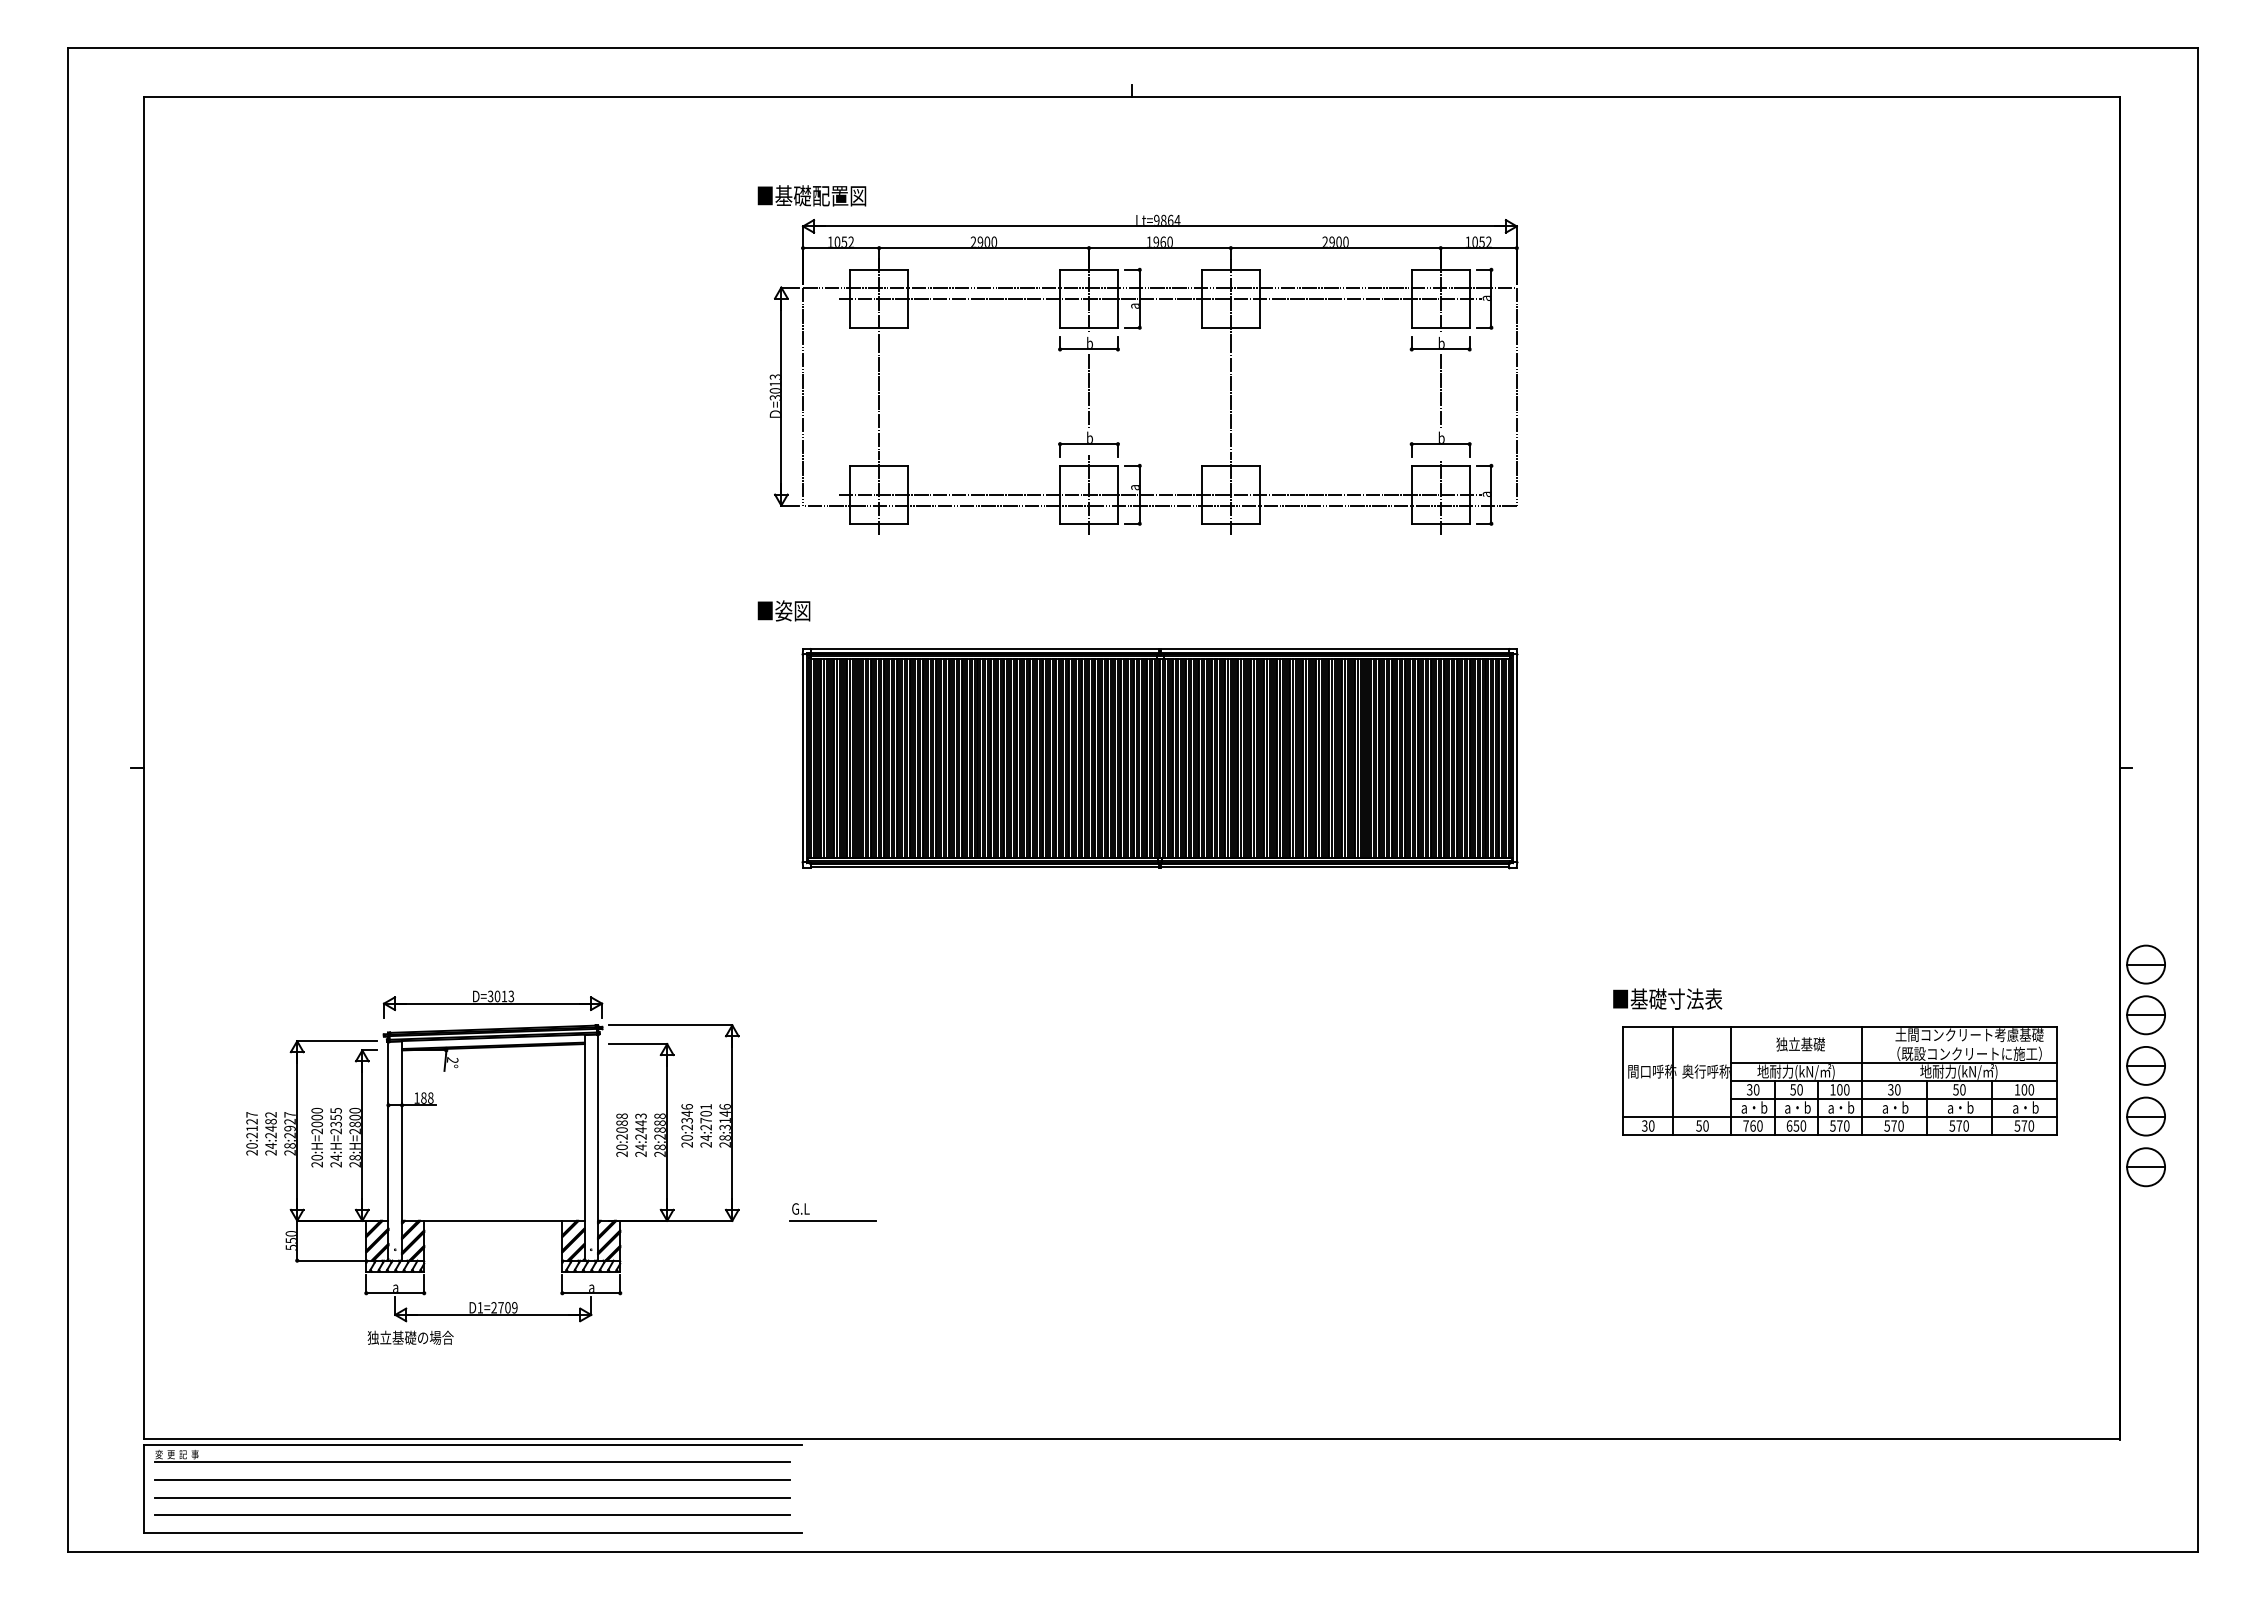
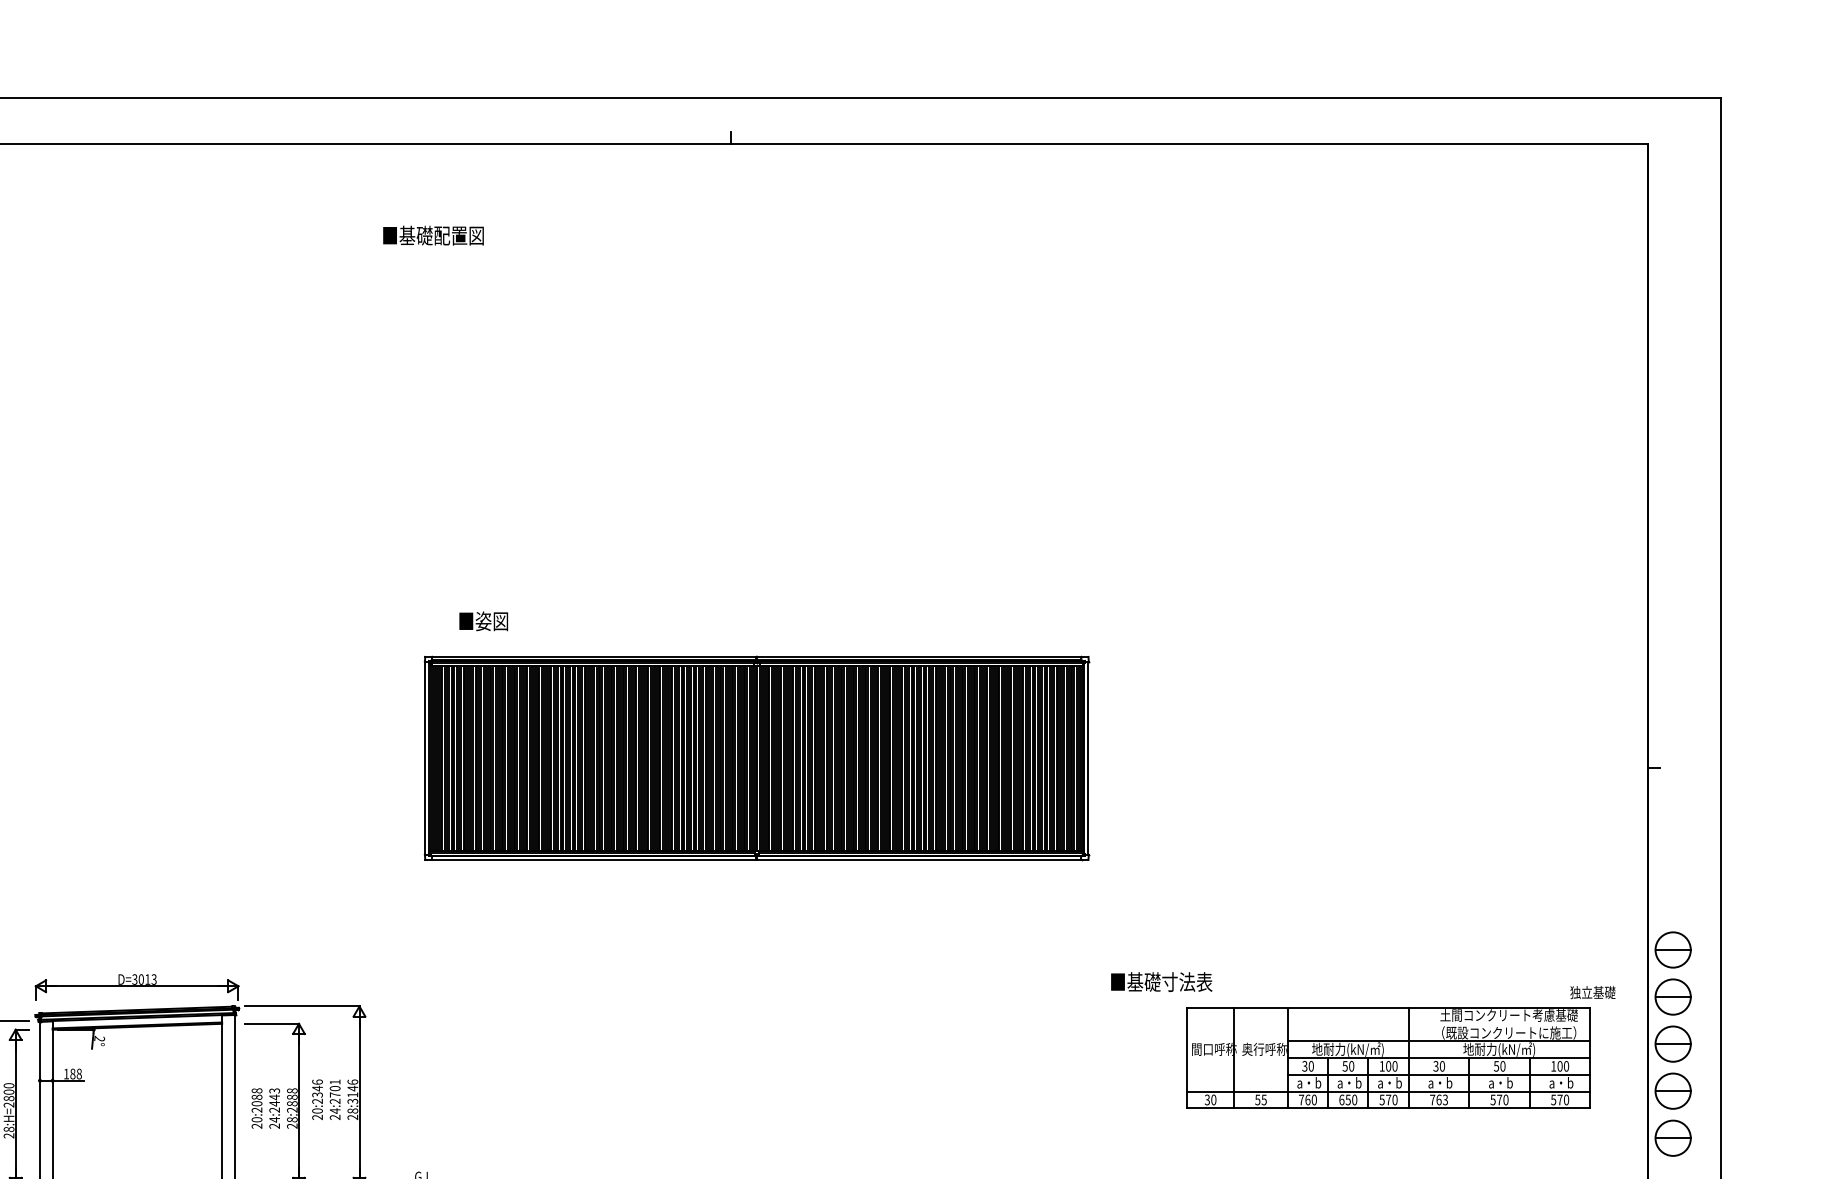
part: (1119, 350) -> (719, 379), removed
text: (783, 610) -> (483, 620), moved
text: (1667, 998) -> (1161, 981), moved
text: (1800, 1044) -> (1592, 992), moved
text: (1705, 1125) -> (1263, 1099), 50 -> 55
text: (1893, 1125) -> (1438, 1099), 570 -> 763

